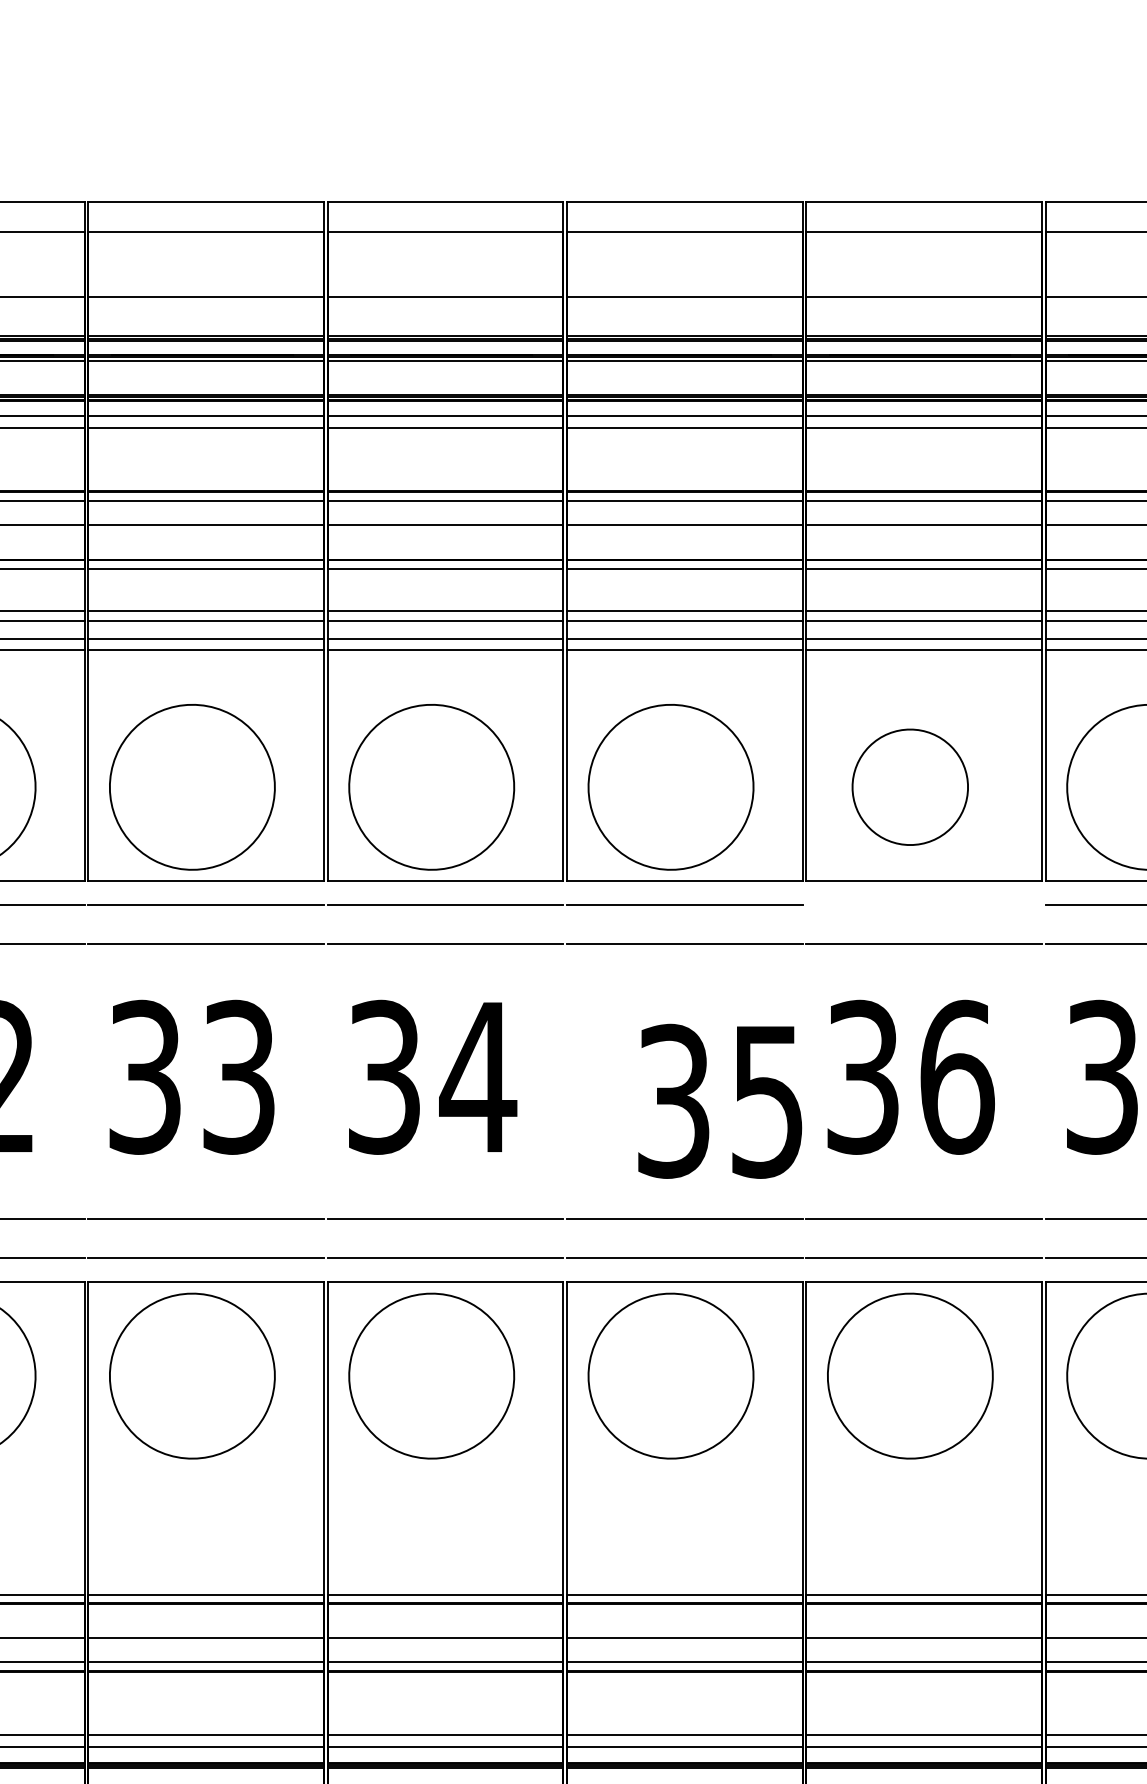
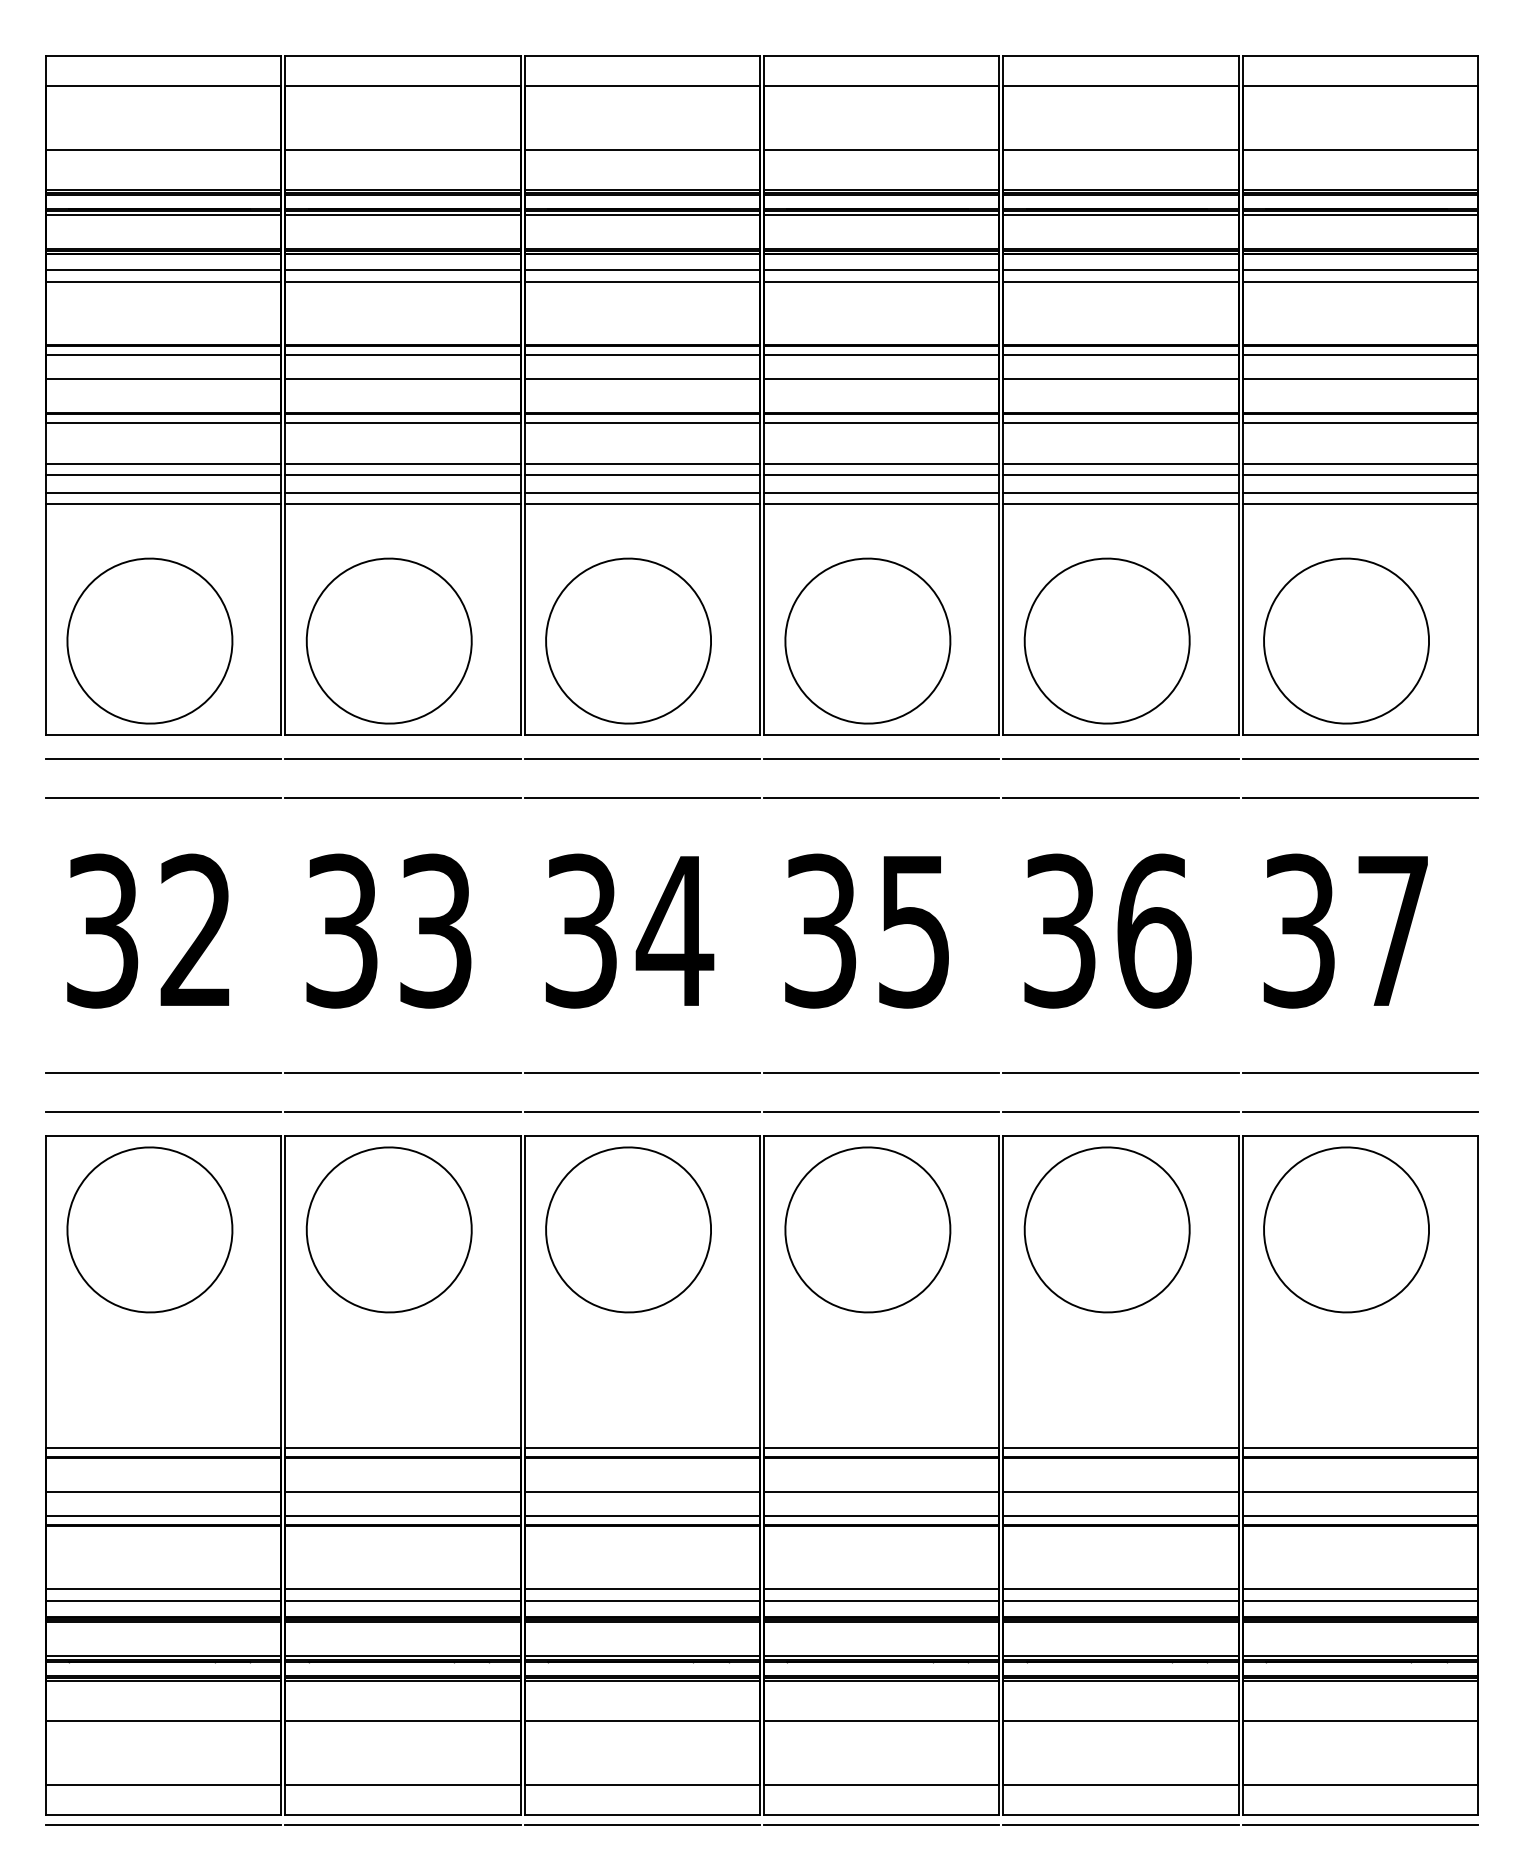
part: (909, 786) -> (1106, 640), size x1.43
line: (923, 904) -> (1120, 758), added
text: (719, 1100) -> (866, 930), moved

